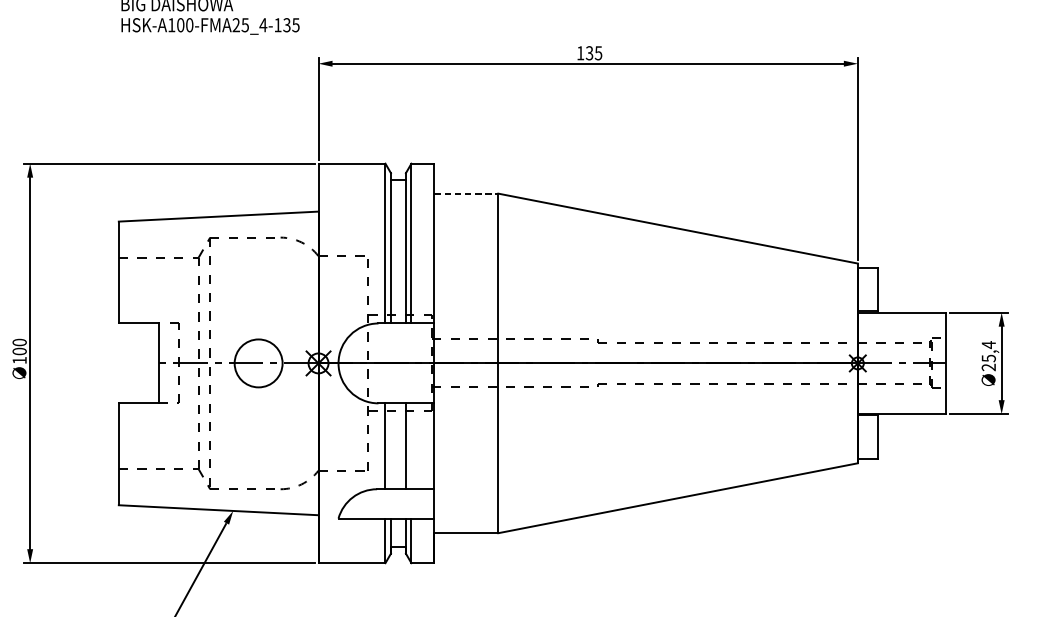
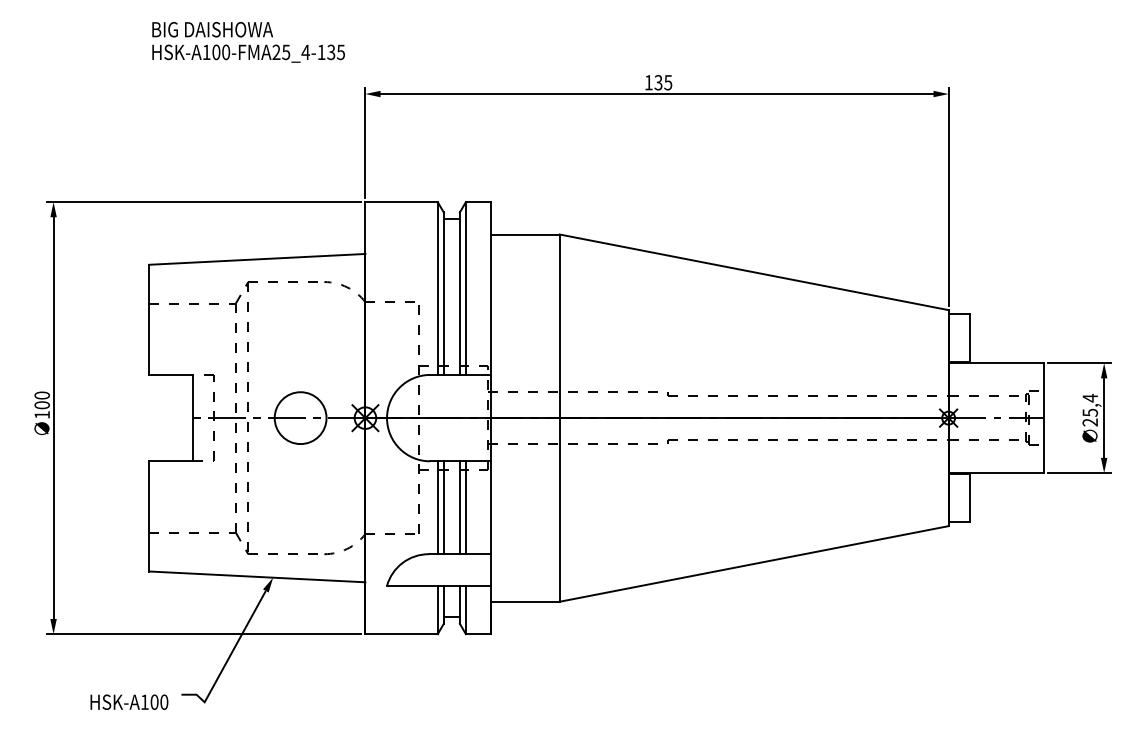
line: (466, 193) -> (525, 234), dashed -> solid
line: (390, 446) -> (443, 507), added
line: (411, 446) -> (465, 507), added

